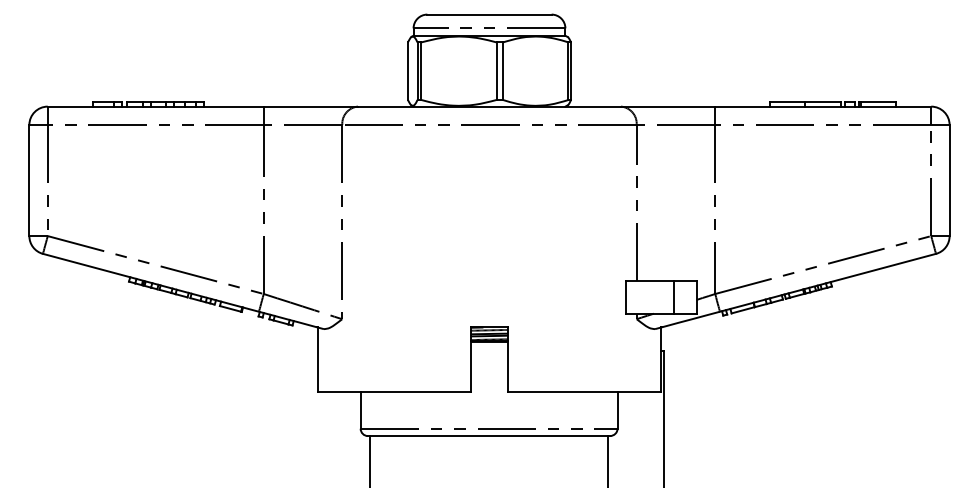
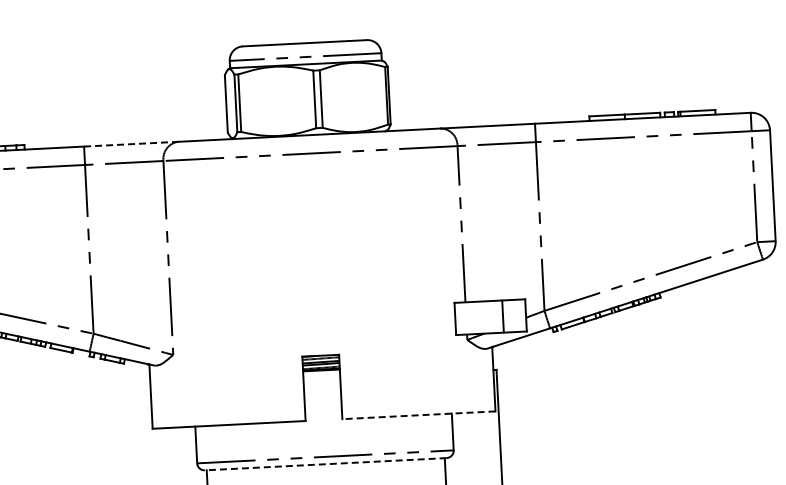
line: (311, 106) -> (131, 144), solid -> dashed
line: (584, 391) -> (418, 414), solid -> dashed
line: (488, 436) -> (325, 464), solid -> dashed

